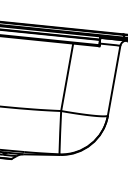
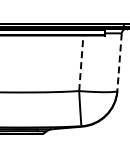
line: (67, 77) -> (81, 63), solid -> dashed
line: (114, 81) -> (119, 62), solid -> dashed

